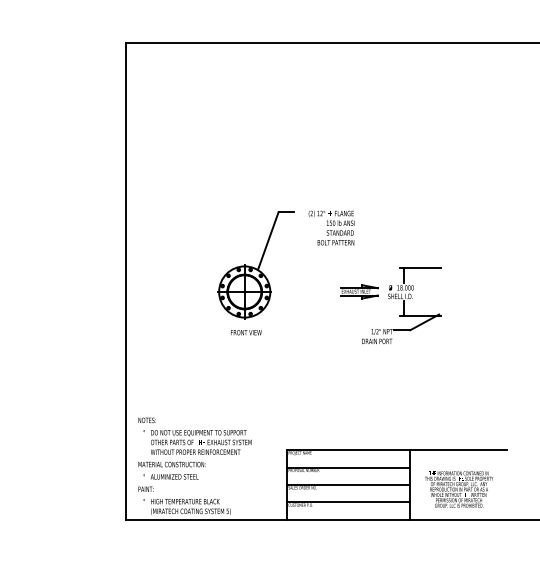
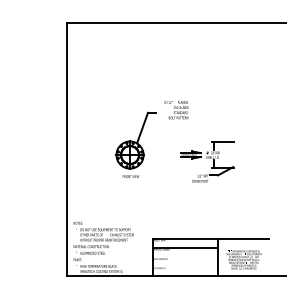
text: (332, 228) -> (176, 110), moved
line: (347, 484) -> (184, 257), removed
line: (347, 501) -> (184, 266), removed

